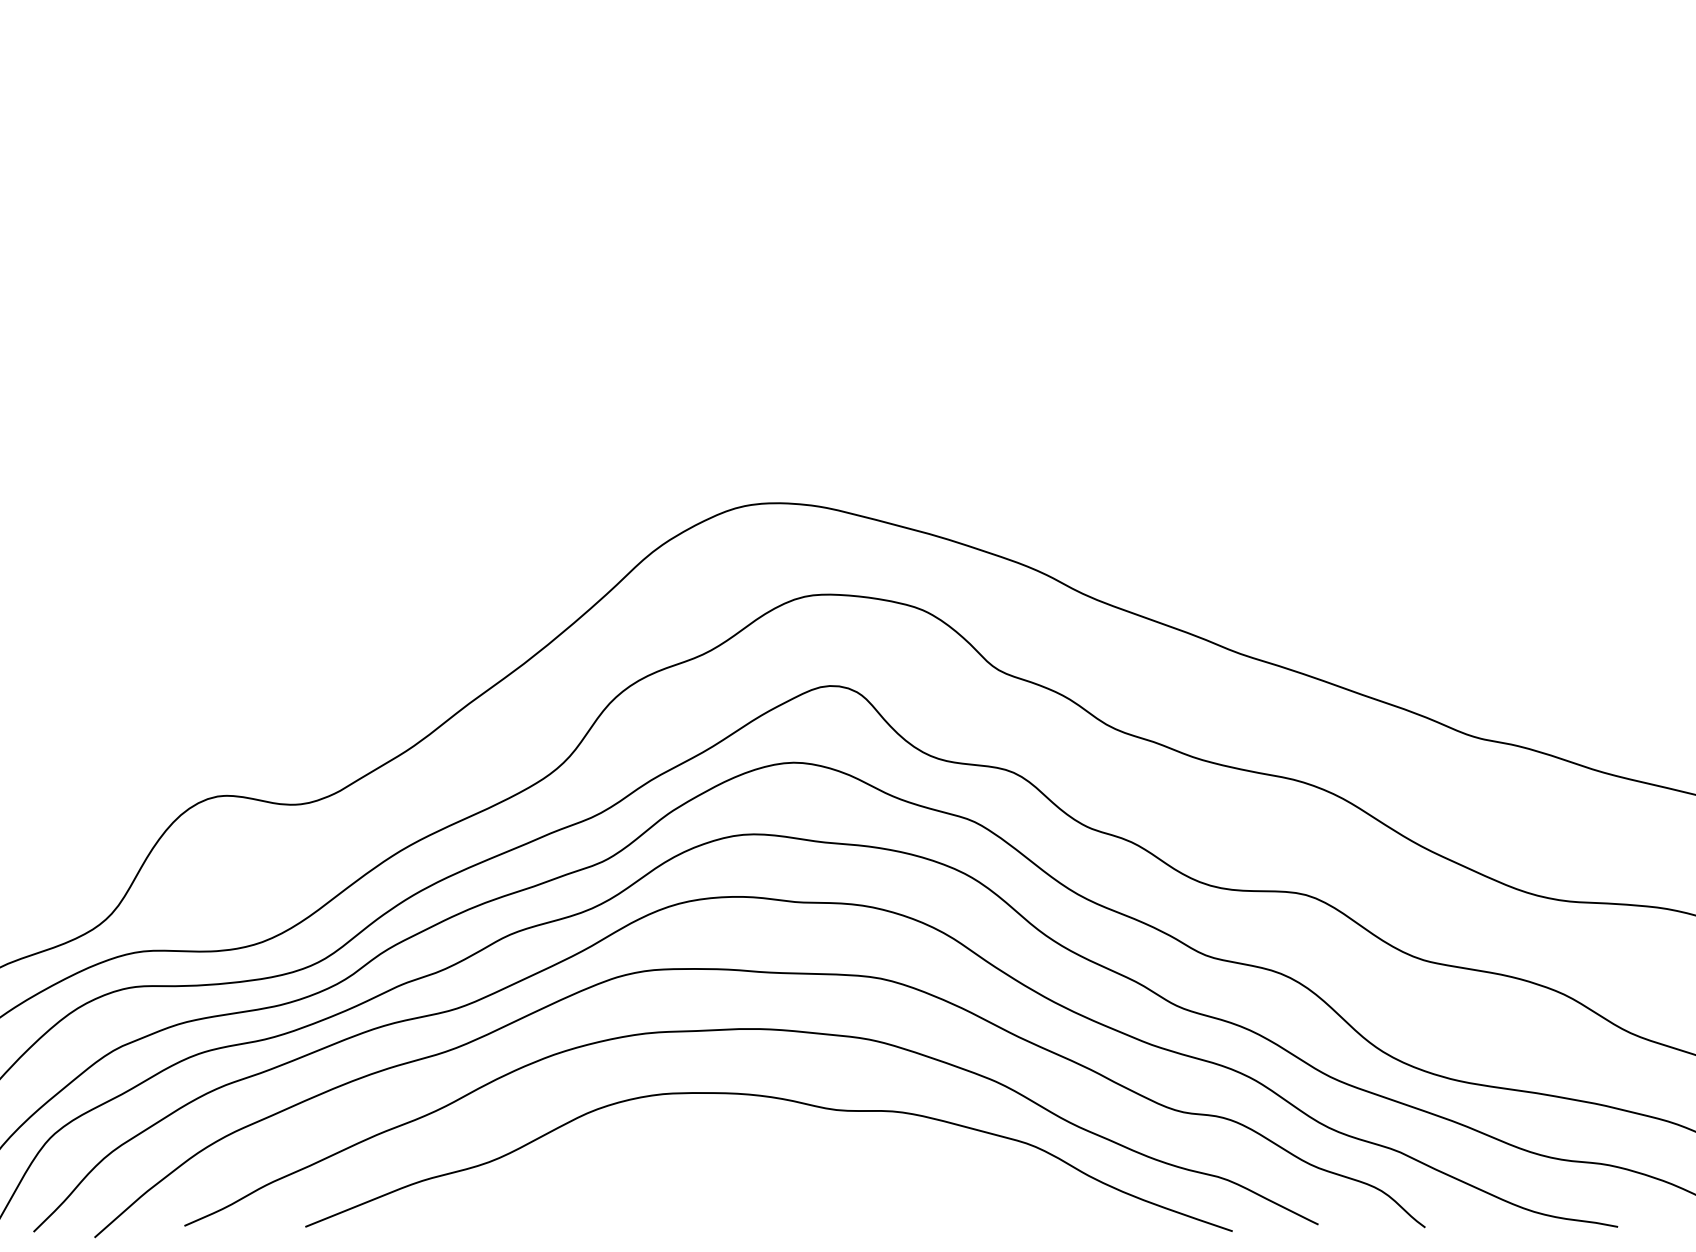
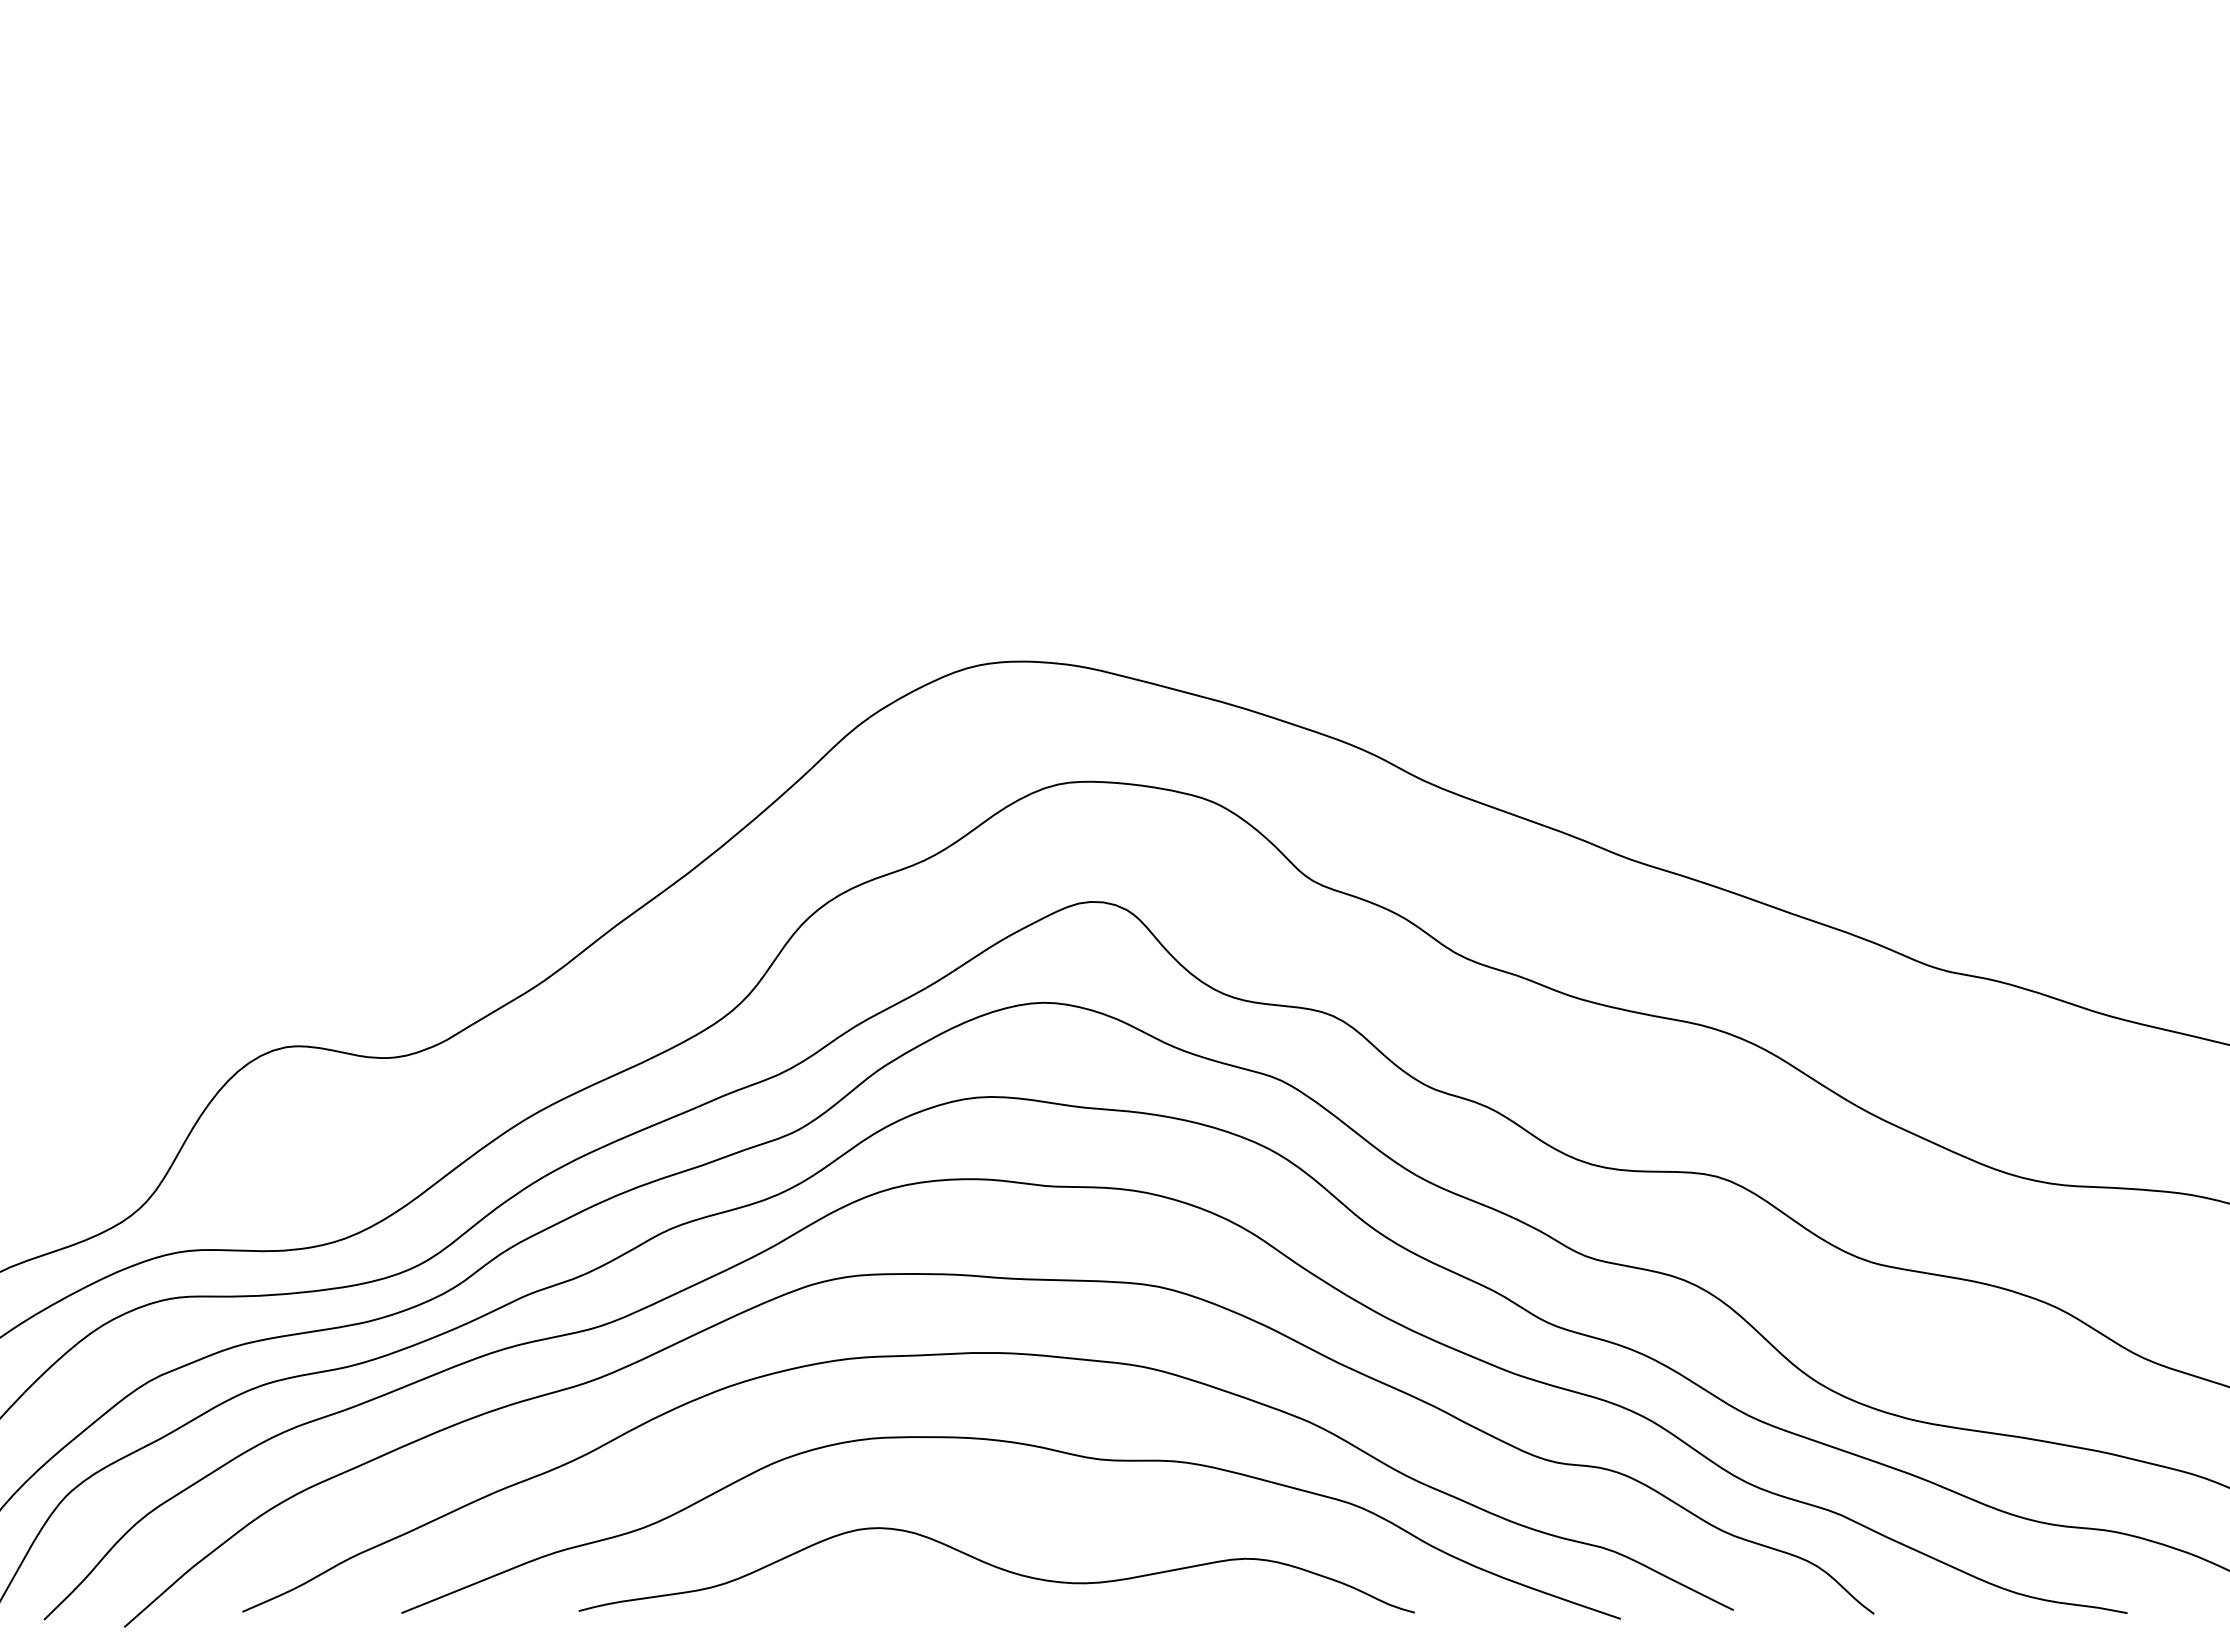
curve: (757, 1192) -> (996, 1568), added

